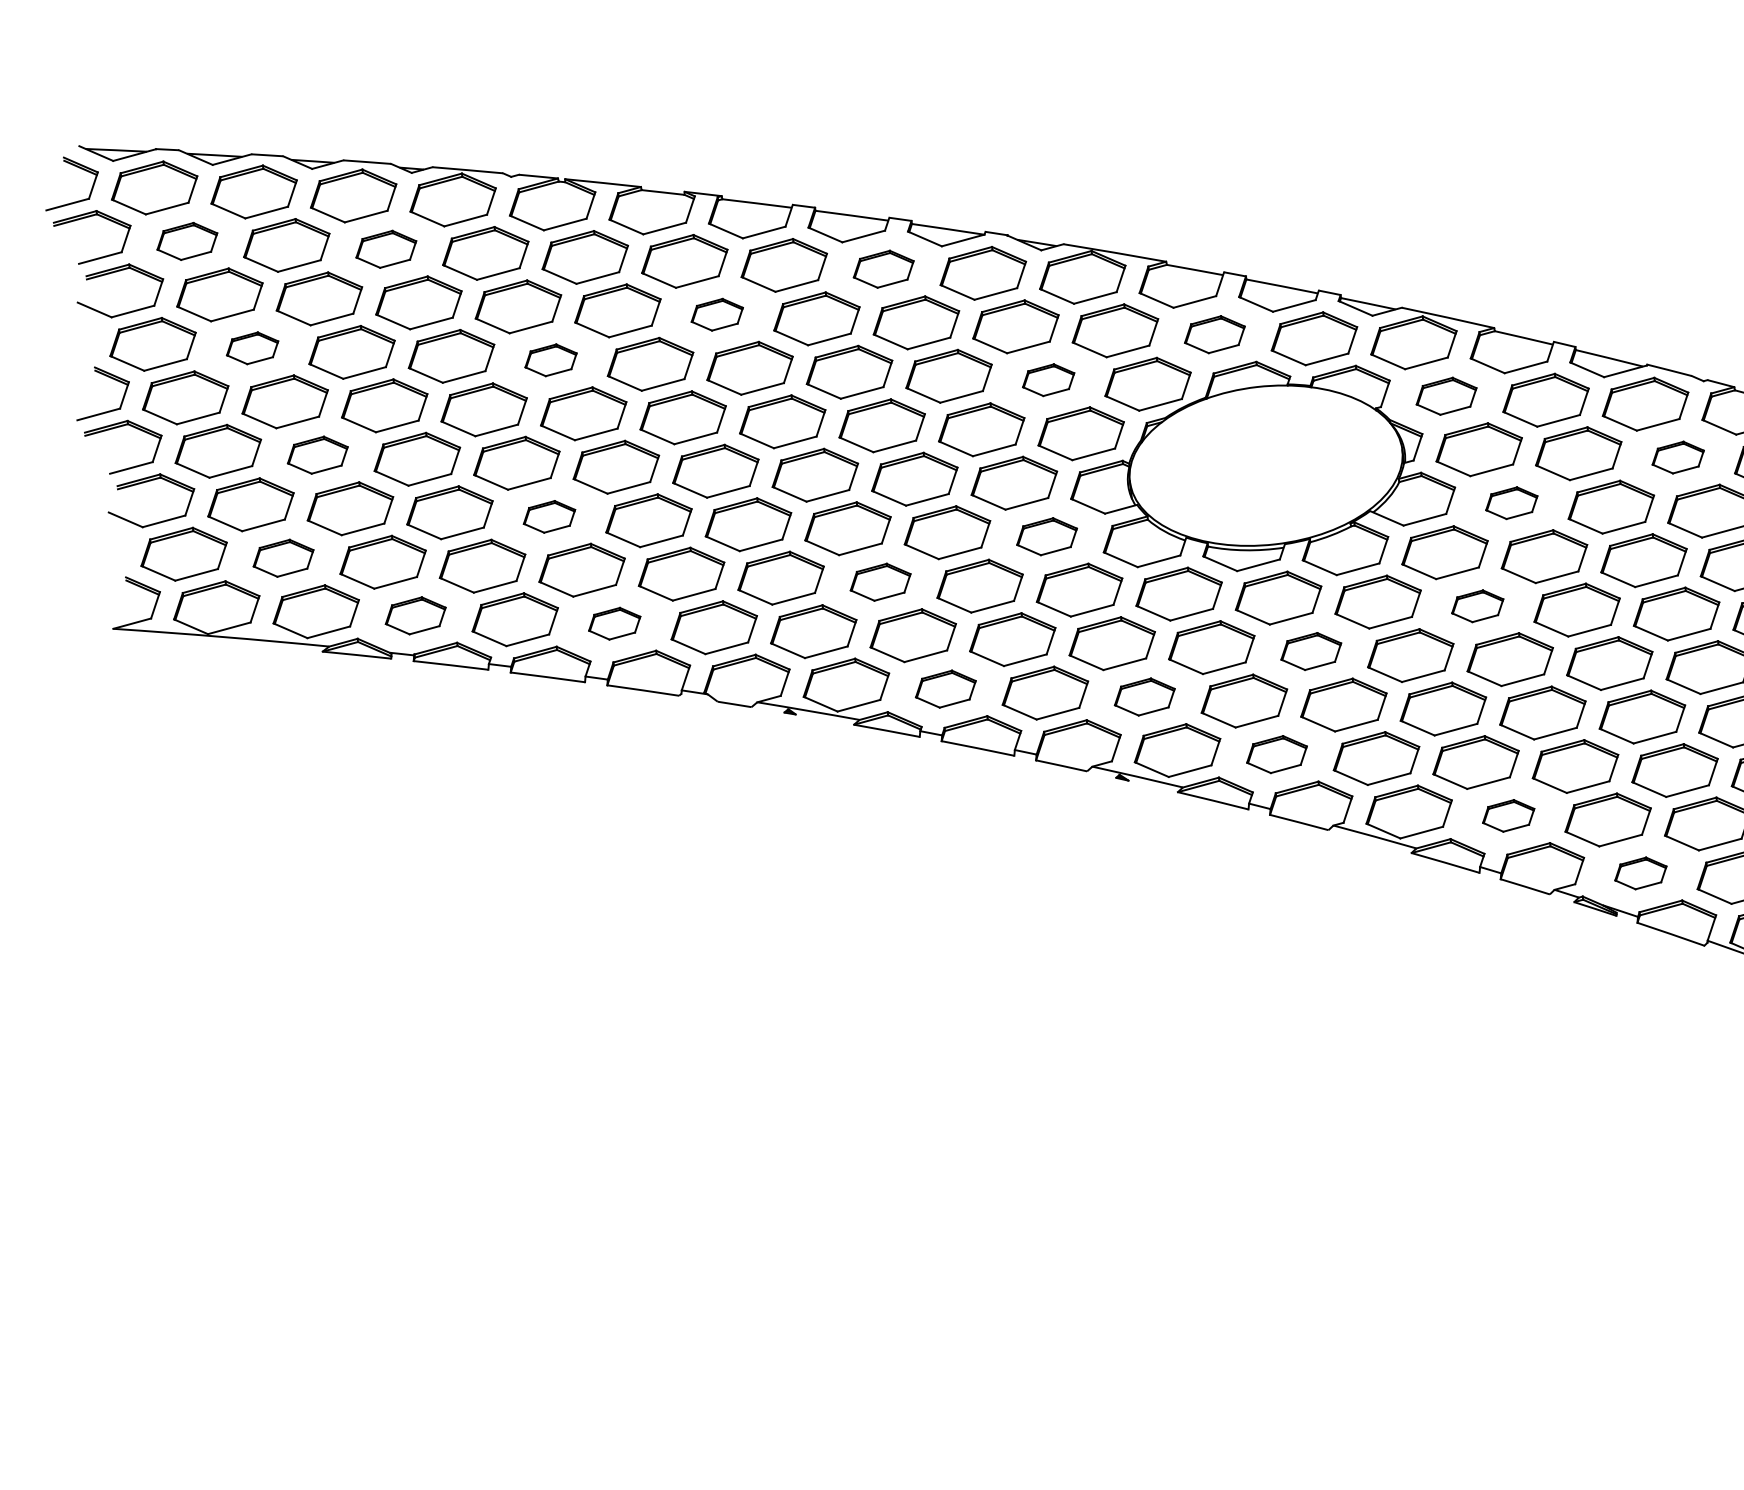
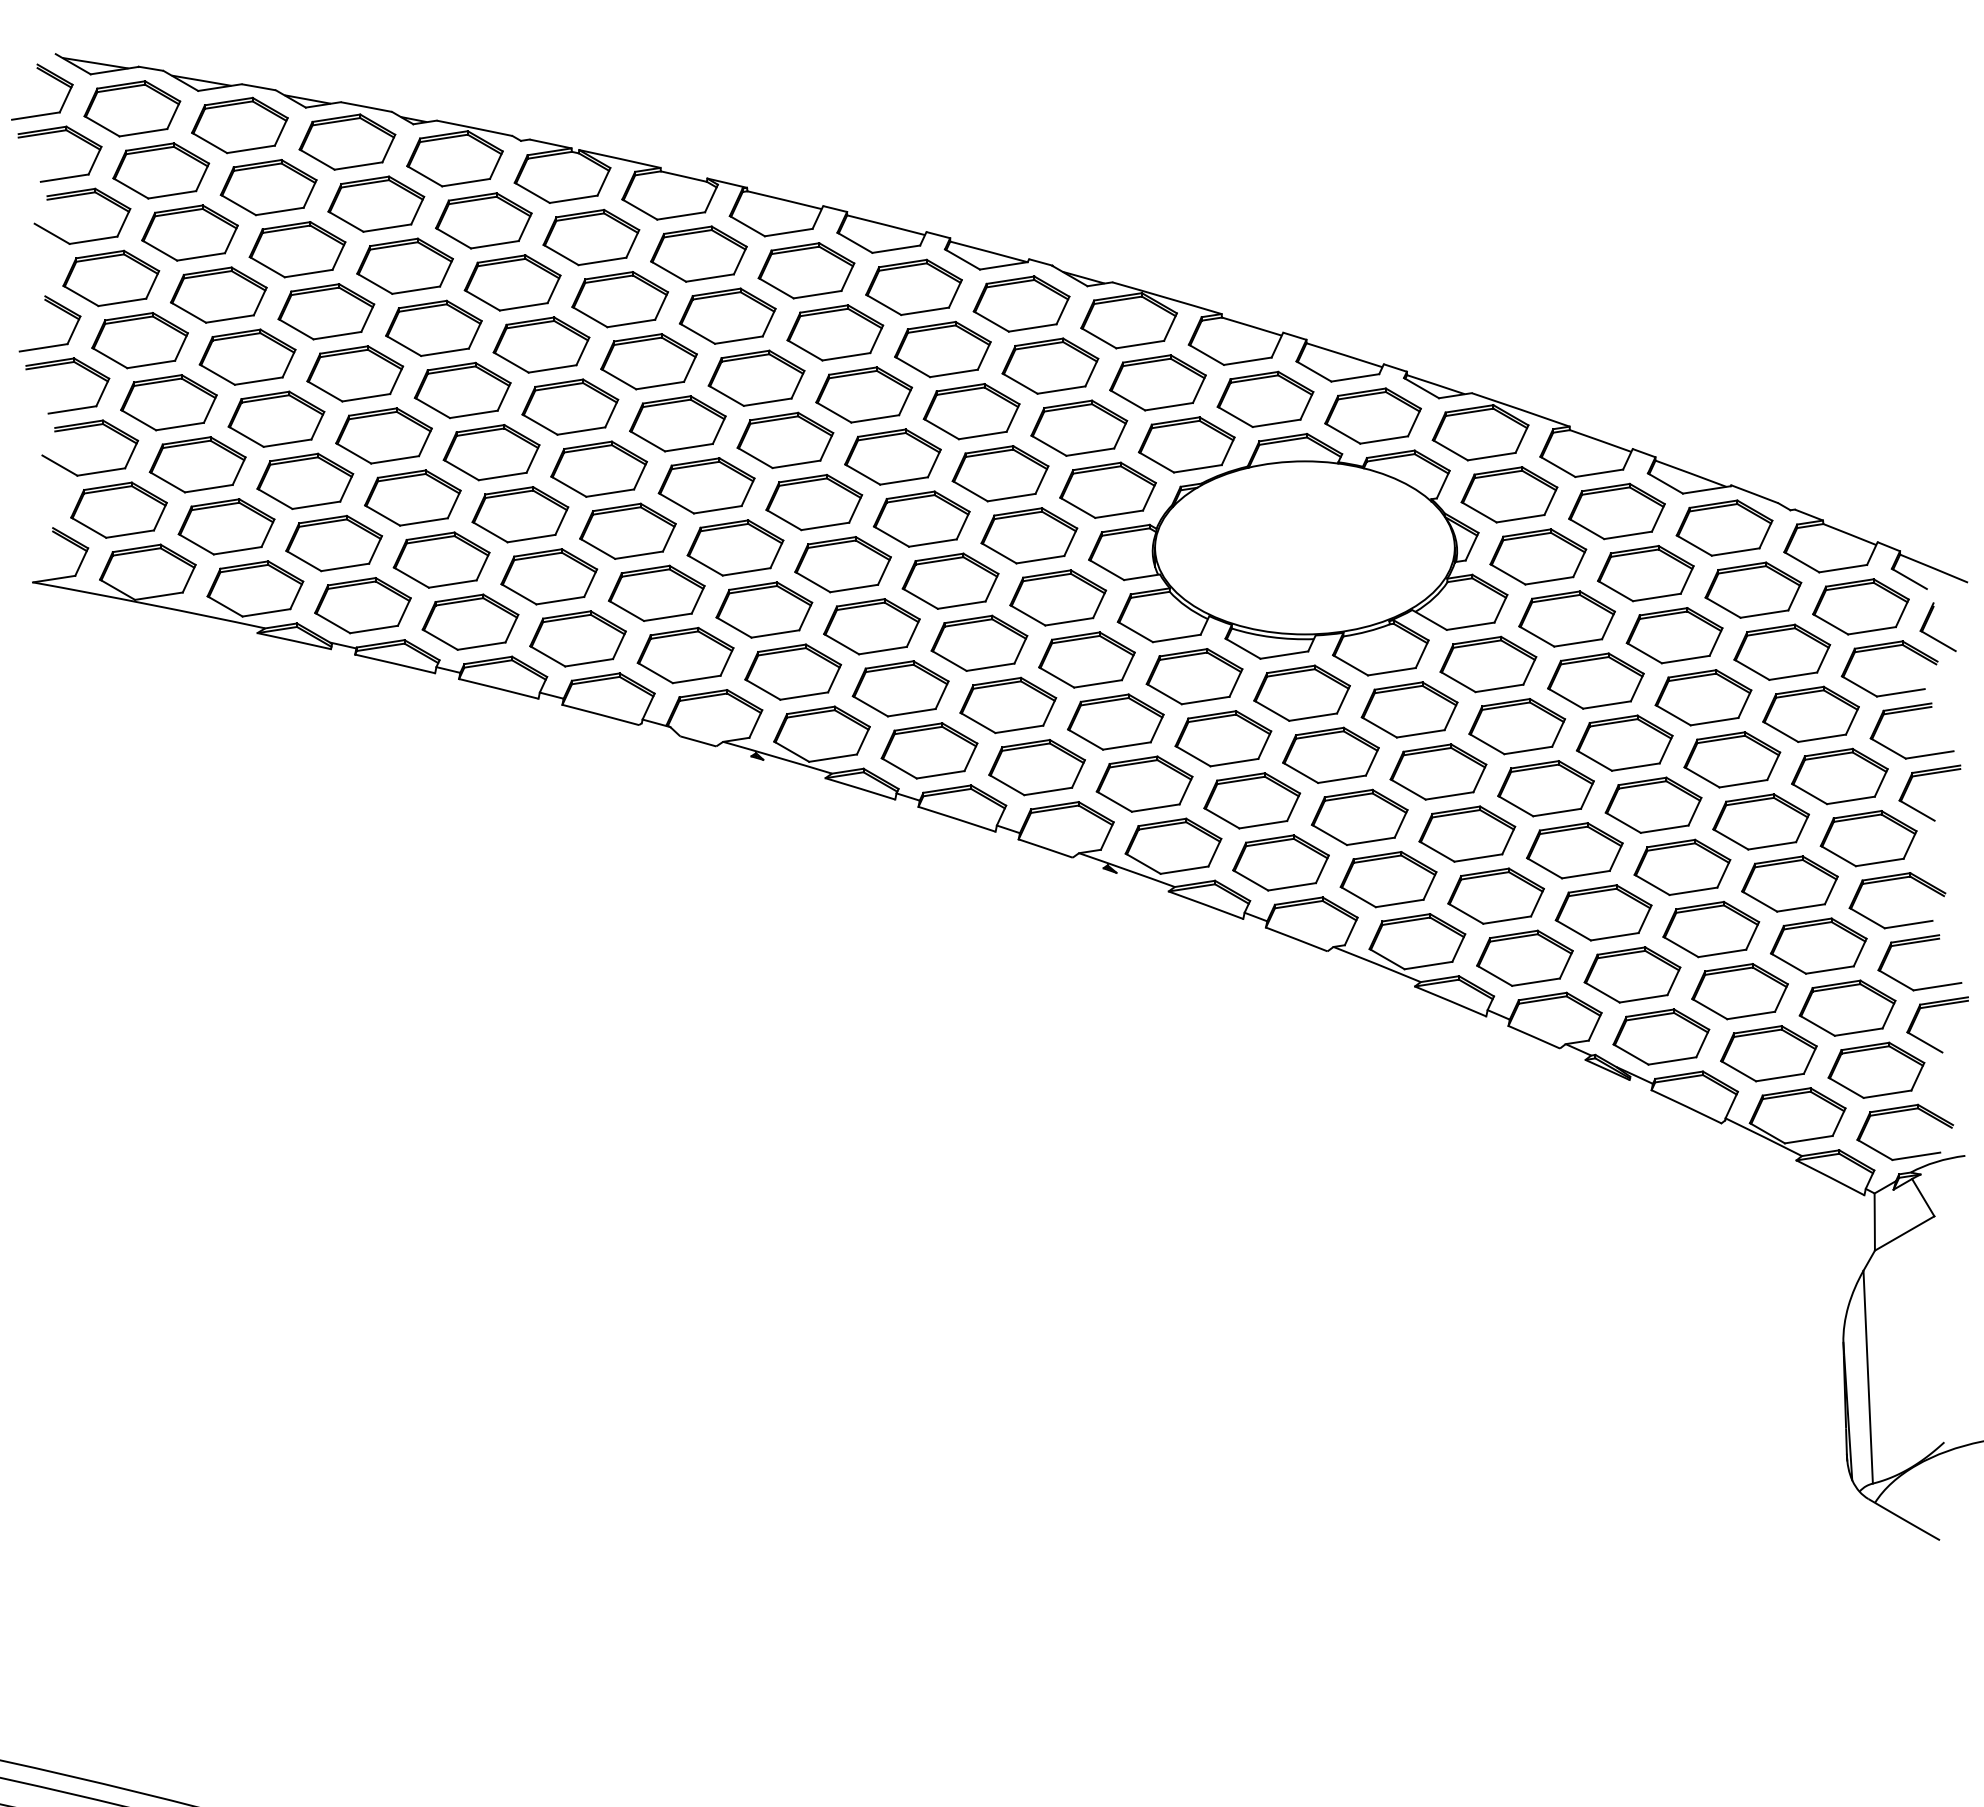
part: (187, 241) -> (161, 170), size x1.43
part: (386, 248) -> (376, 203), size x1.43
part: (883, 268) -> (913, 286), size x1.43
part: (717, 314) -> (727, 315), size x1.67
part: (1214, 333) -> (1265, 398), size x1.43
part: (252, 347) -> (218, 294), size x1.67
part: (551, 359) -> (541, 344), size x1.67
part: (1048, 379) -> (1079, 427), size x1.67
part: (1446, 395) -> (1509, 494), size x1.43
part: (317, 454) -> (276, 418), size x1.43
part: (1678, 457) -> (1753, 589), size x1.67
part: (1511, 502) -> (1566, 618), size x1.67
part: (549, 516) -> (520, 514), size x1.67
part: (1047, 536) -> (1058, 597), size x1.43
part: (283, 557) -> (226, 526), size x1.43
part: (880, 582) -> (871, 626), size x1.43
part: (1477, 606) -> (1517, 726), size x1.67
part: (415, 615) -> (362, 605), size x1.43
part: (614, 623) -> (577, 638), size x1.67
part: (1310, 650) -> (1330, 754), size x1.43
part: (945, 688) -> (929, 750), size x1.43
part: (1144, 696) -> (1144, 783), size x1.43
part: (1276, 754) -> (1280, 862), size x1.43
part: (1508, 815) -> (1524, 957), size x1.67
part: (1640, 872) -> (1661, 1036), size x1.67

